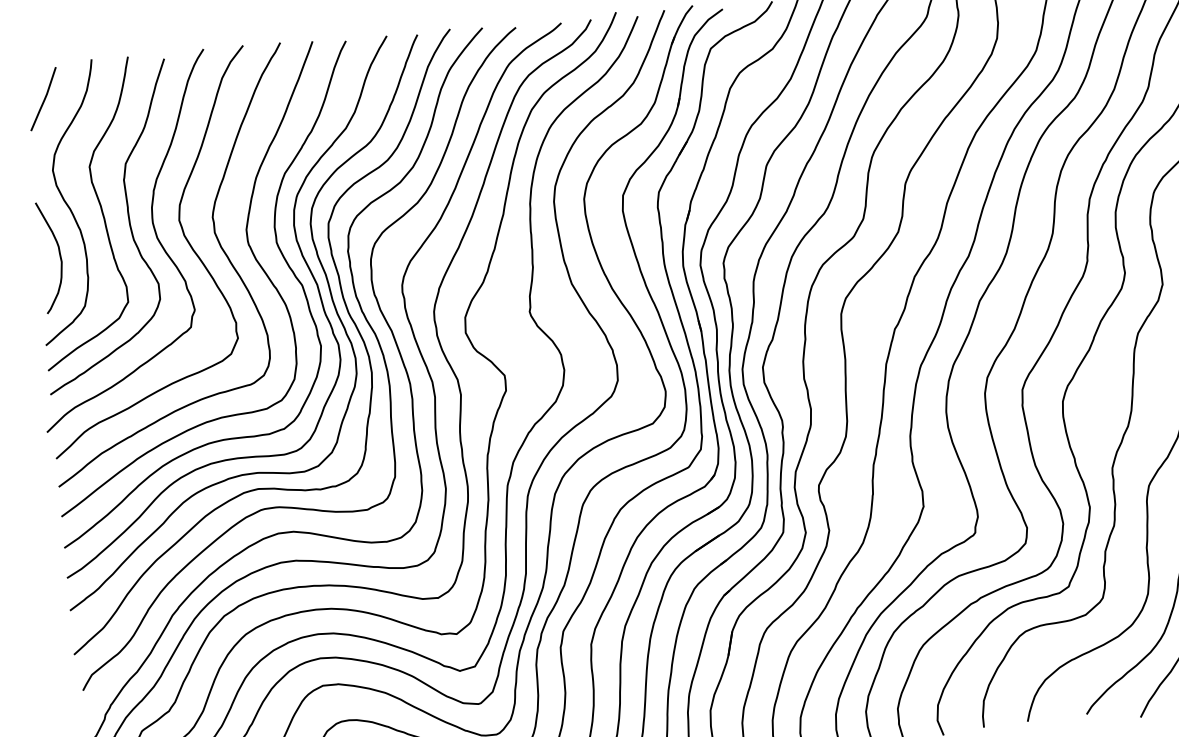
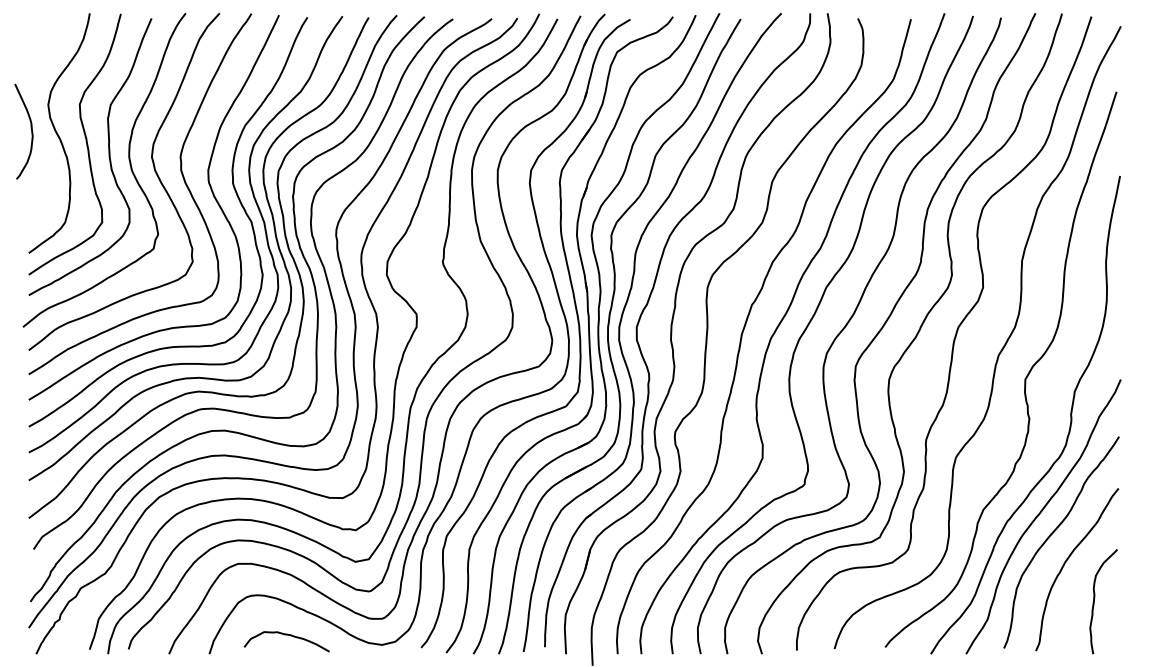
line: (44, 99) -> (46, 43), removed
curve: (58, 253) -> (30, 128), moved

